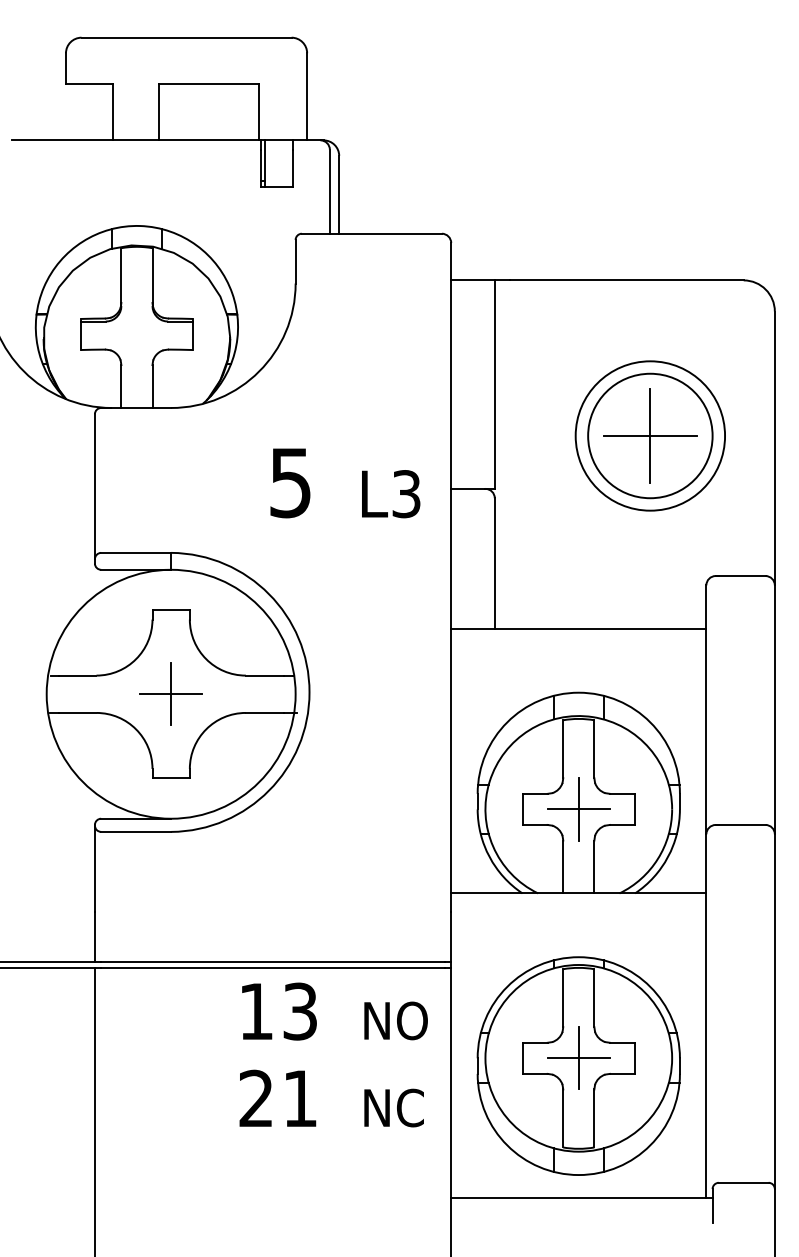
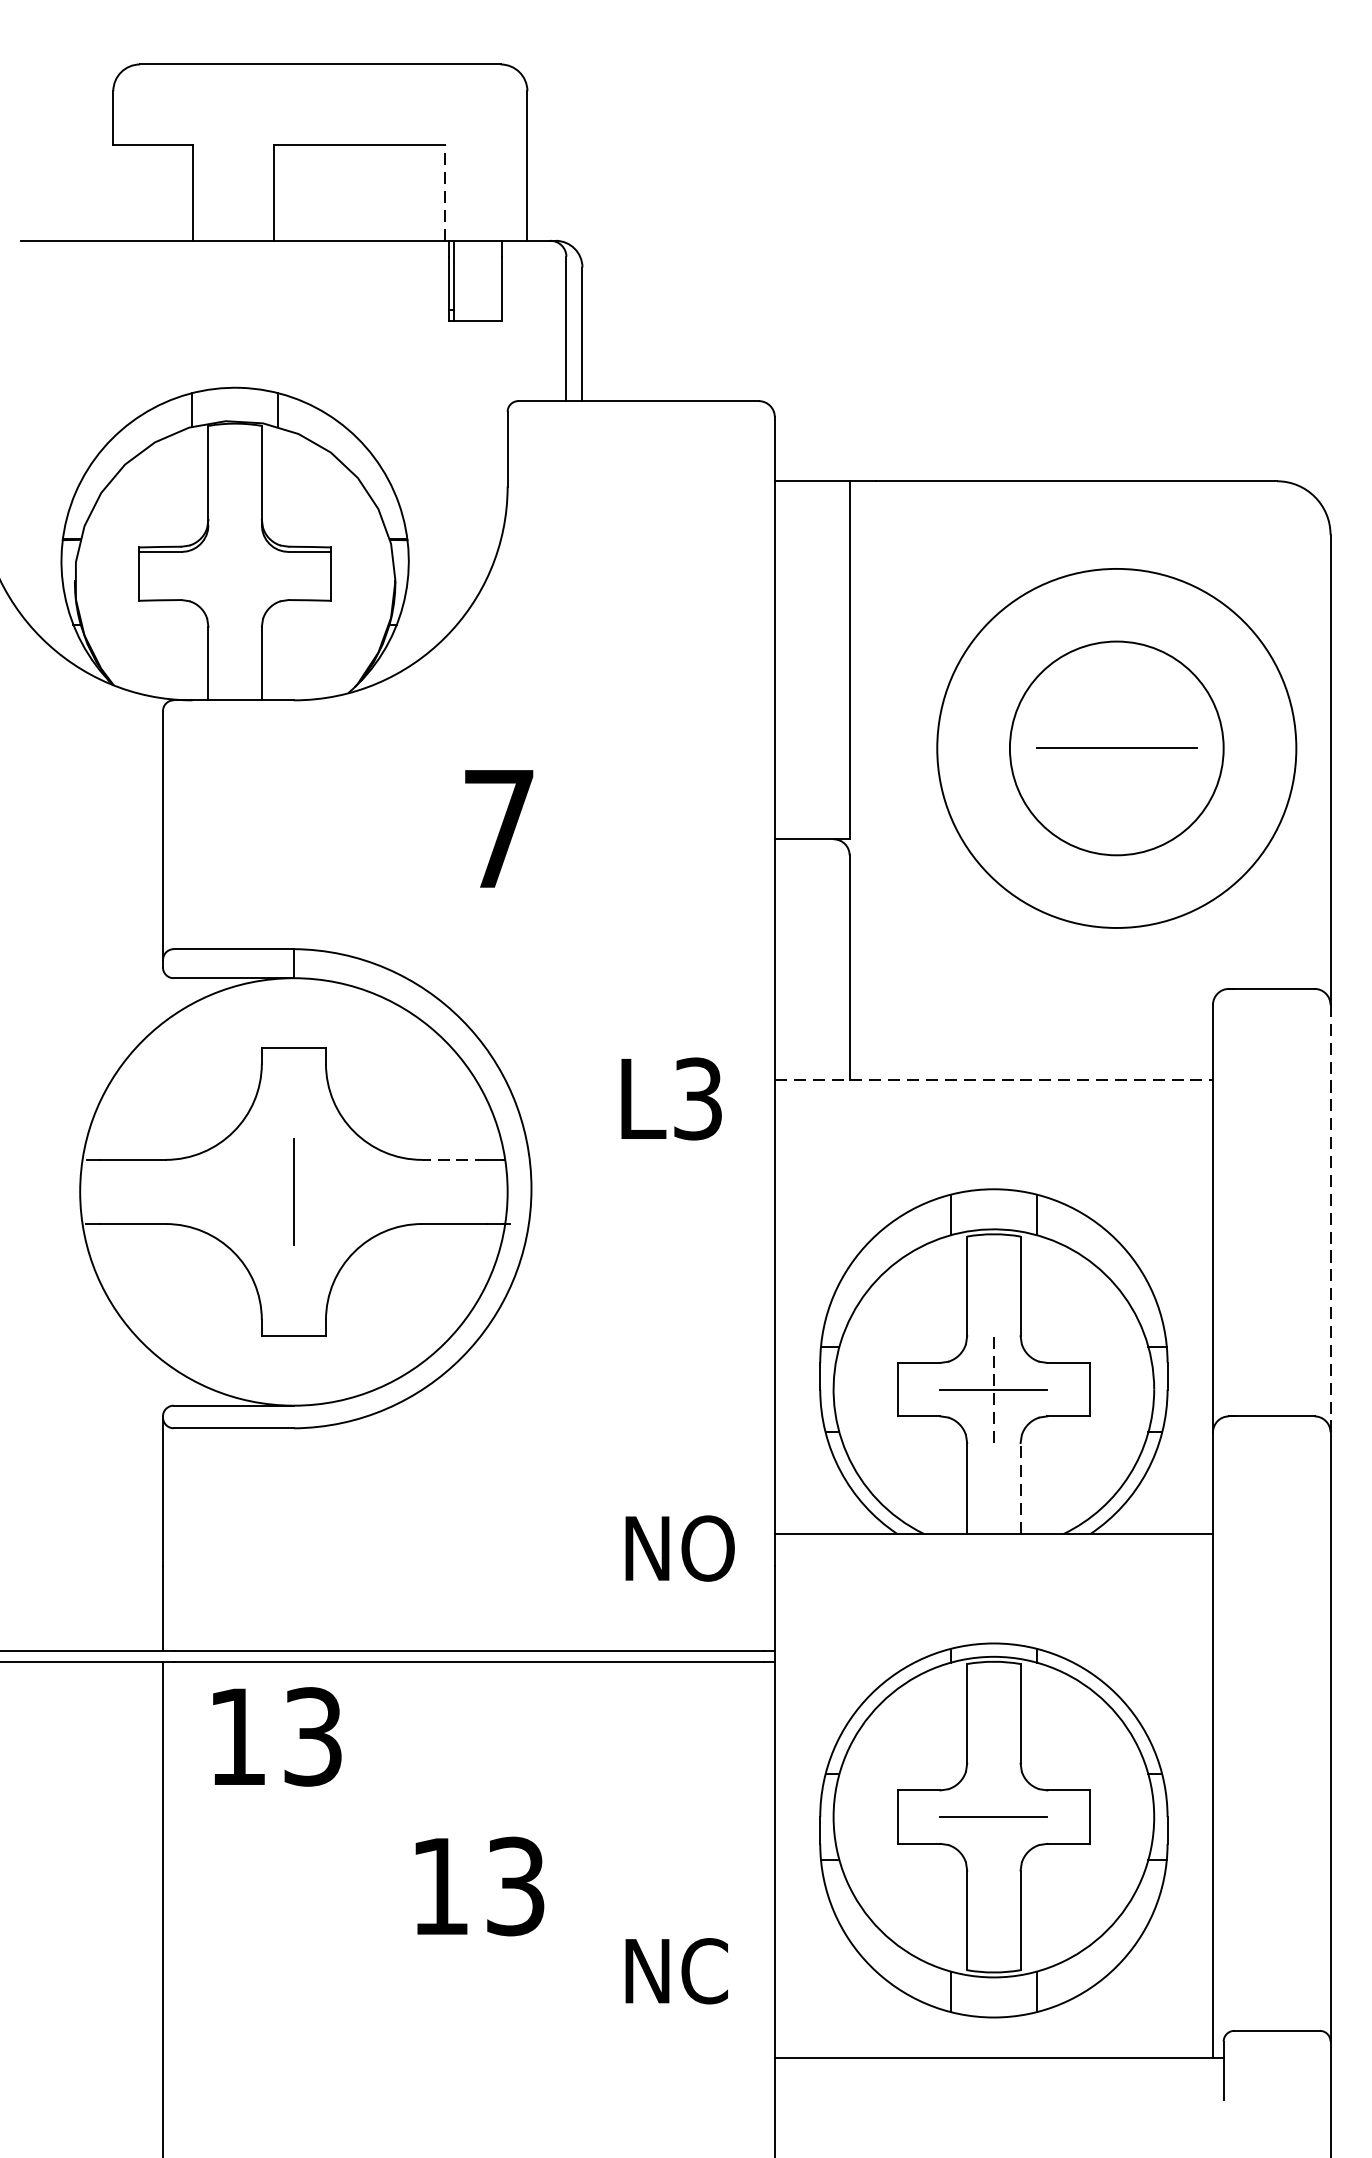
line: (258, 111) -> (443, 191), solid -> dashed
circle: (650, 435) -> (1117, 747), size x1.4
line: (650, 435) -> (1117, 747), removed
text: (290, 483) -> (498, 830), 5 -> 7
text: (391, 494) -> (672, 1099), moved
line: (578, 628) -> (993, 1079), solid -> dashed
line: (264, 675) -> (454, 1159), solid -> dashed
line: (171, 694) -> (294, 1192), removed
line: (774, 710) -> (1329, 1219), solid -> dashed
line: (578, 808) -> (993, 1388), solid -> dashed
line: (594, 866) -> (1020, 1487), solid -> dashed
text: (279, 1011) -> (277, 1736), moved
text: (395, 1020) -> (679, 1547), moved
line: (578, 1058) -> (993, 1817), removed
text: (277, 1098) -> (476, 1886), 21 -> 13
text: (393, 1107) -> (675, 1970), moved

